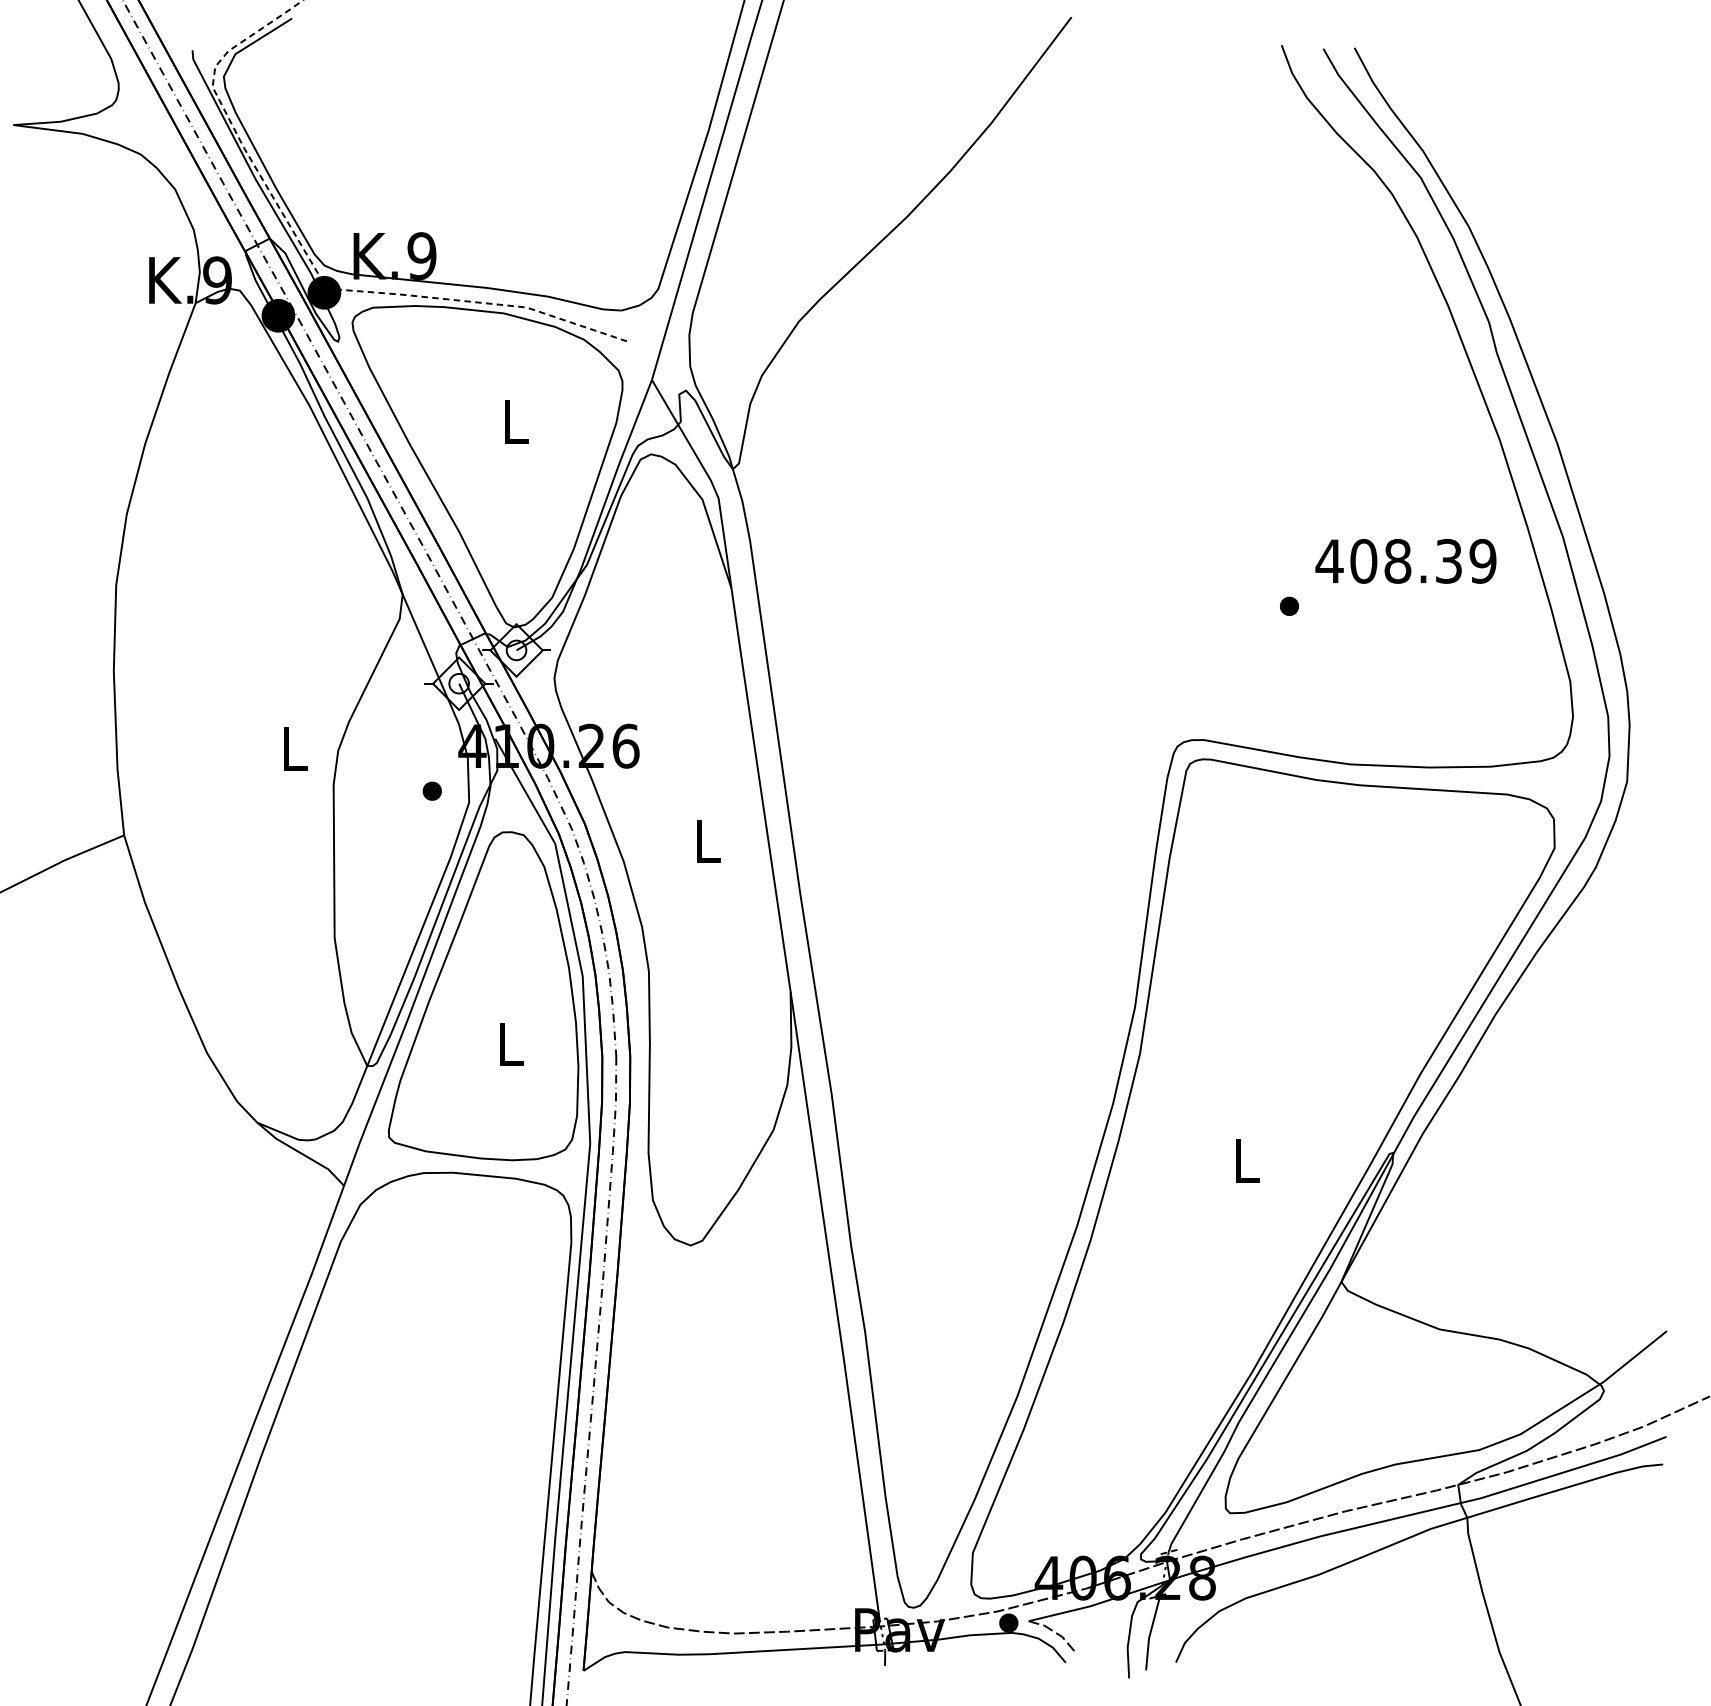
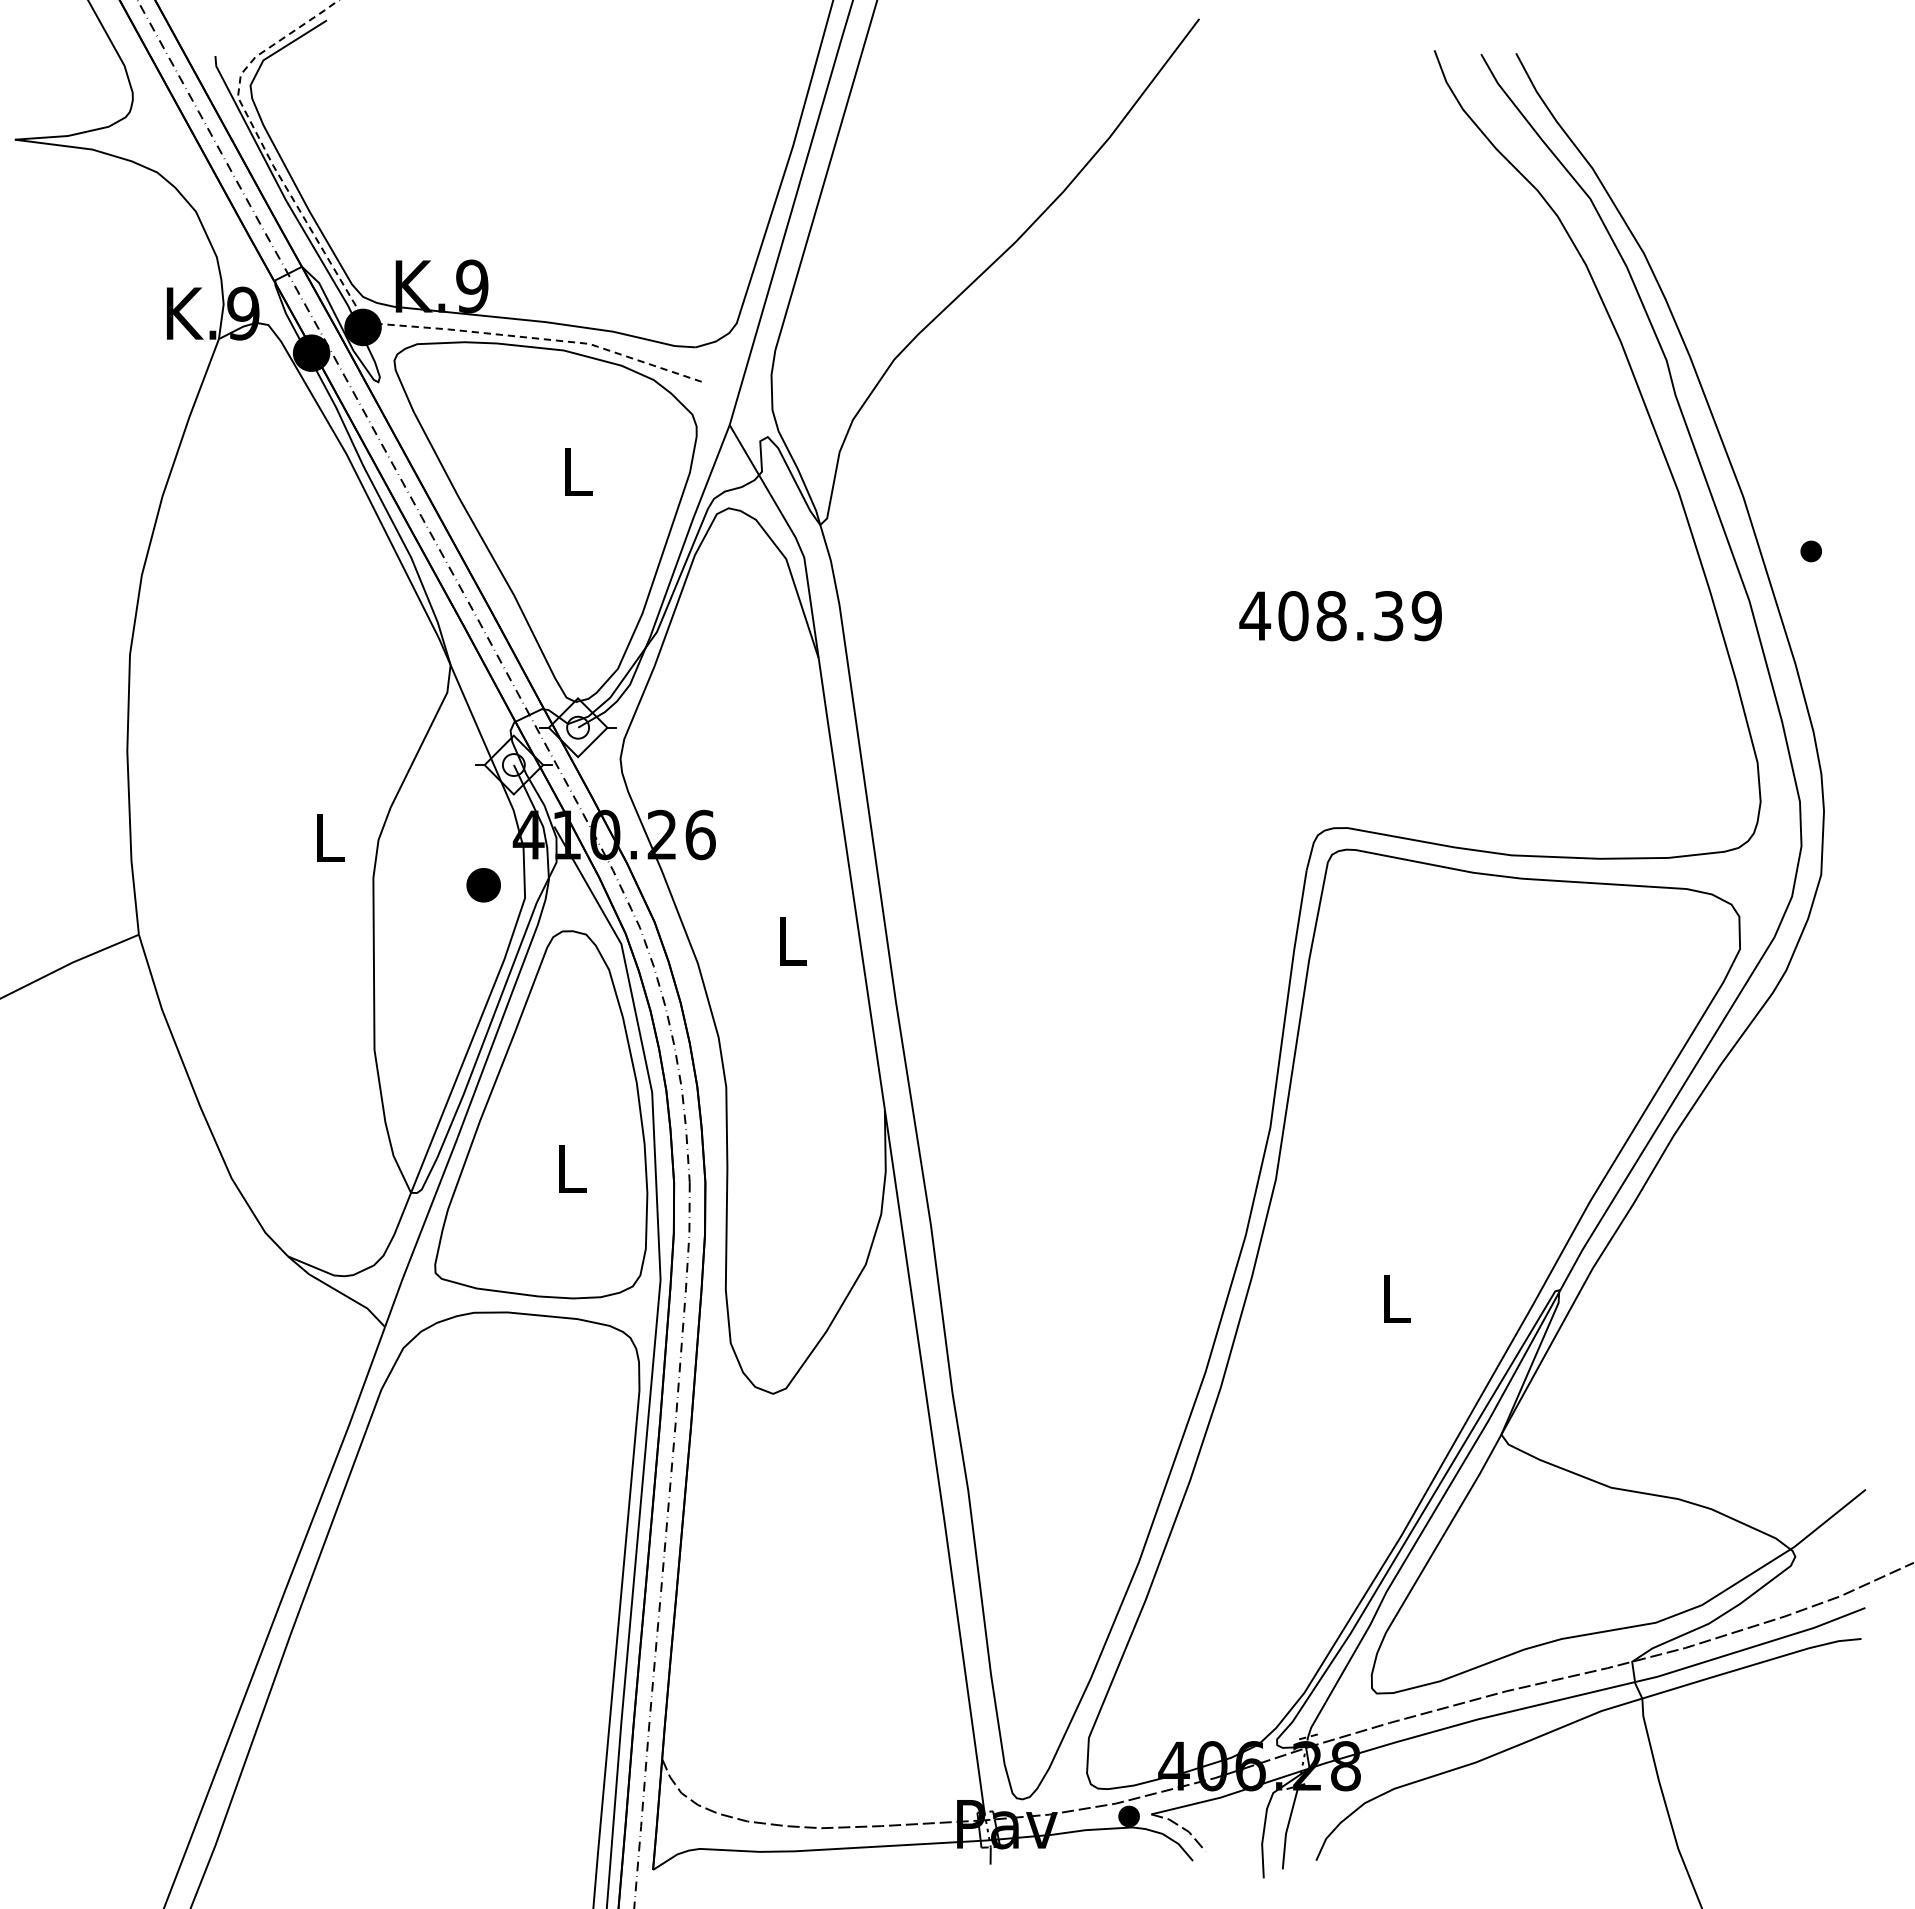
text: (1405, 561) -> (1340, 616), moved
part: (1288, 606) -> (1810, 551), moved
part: (432, 791) -> (483, 885), size x1.6

